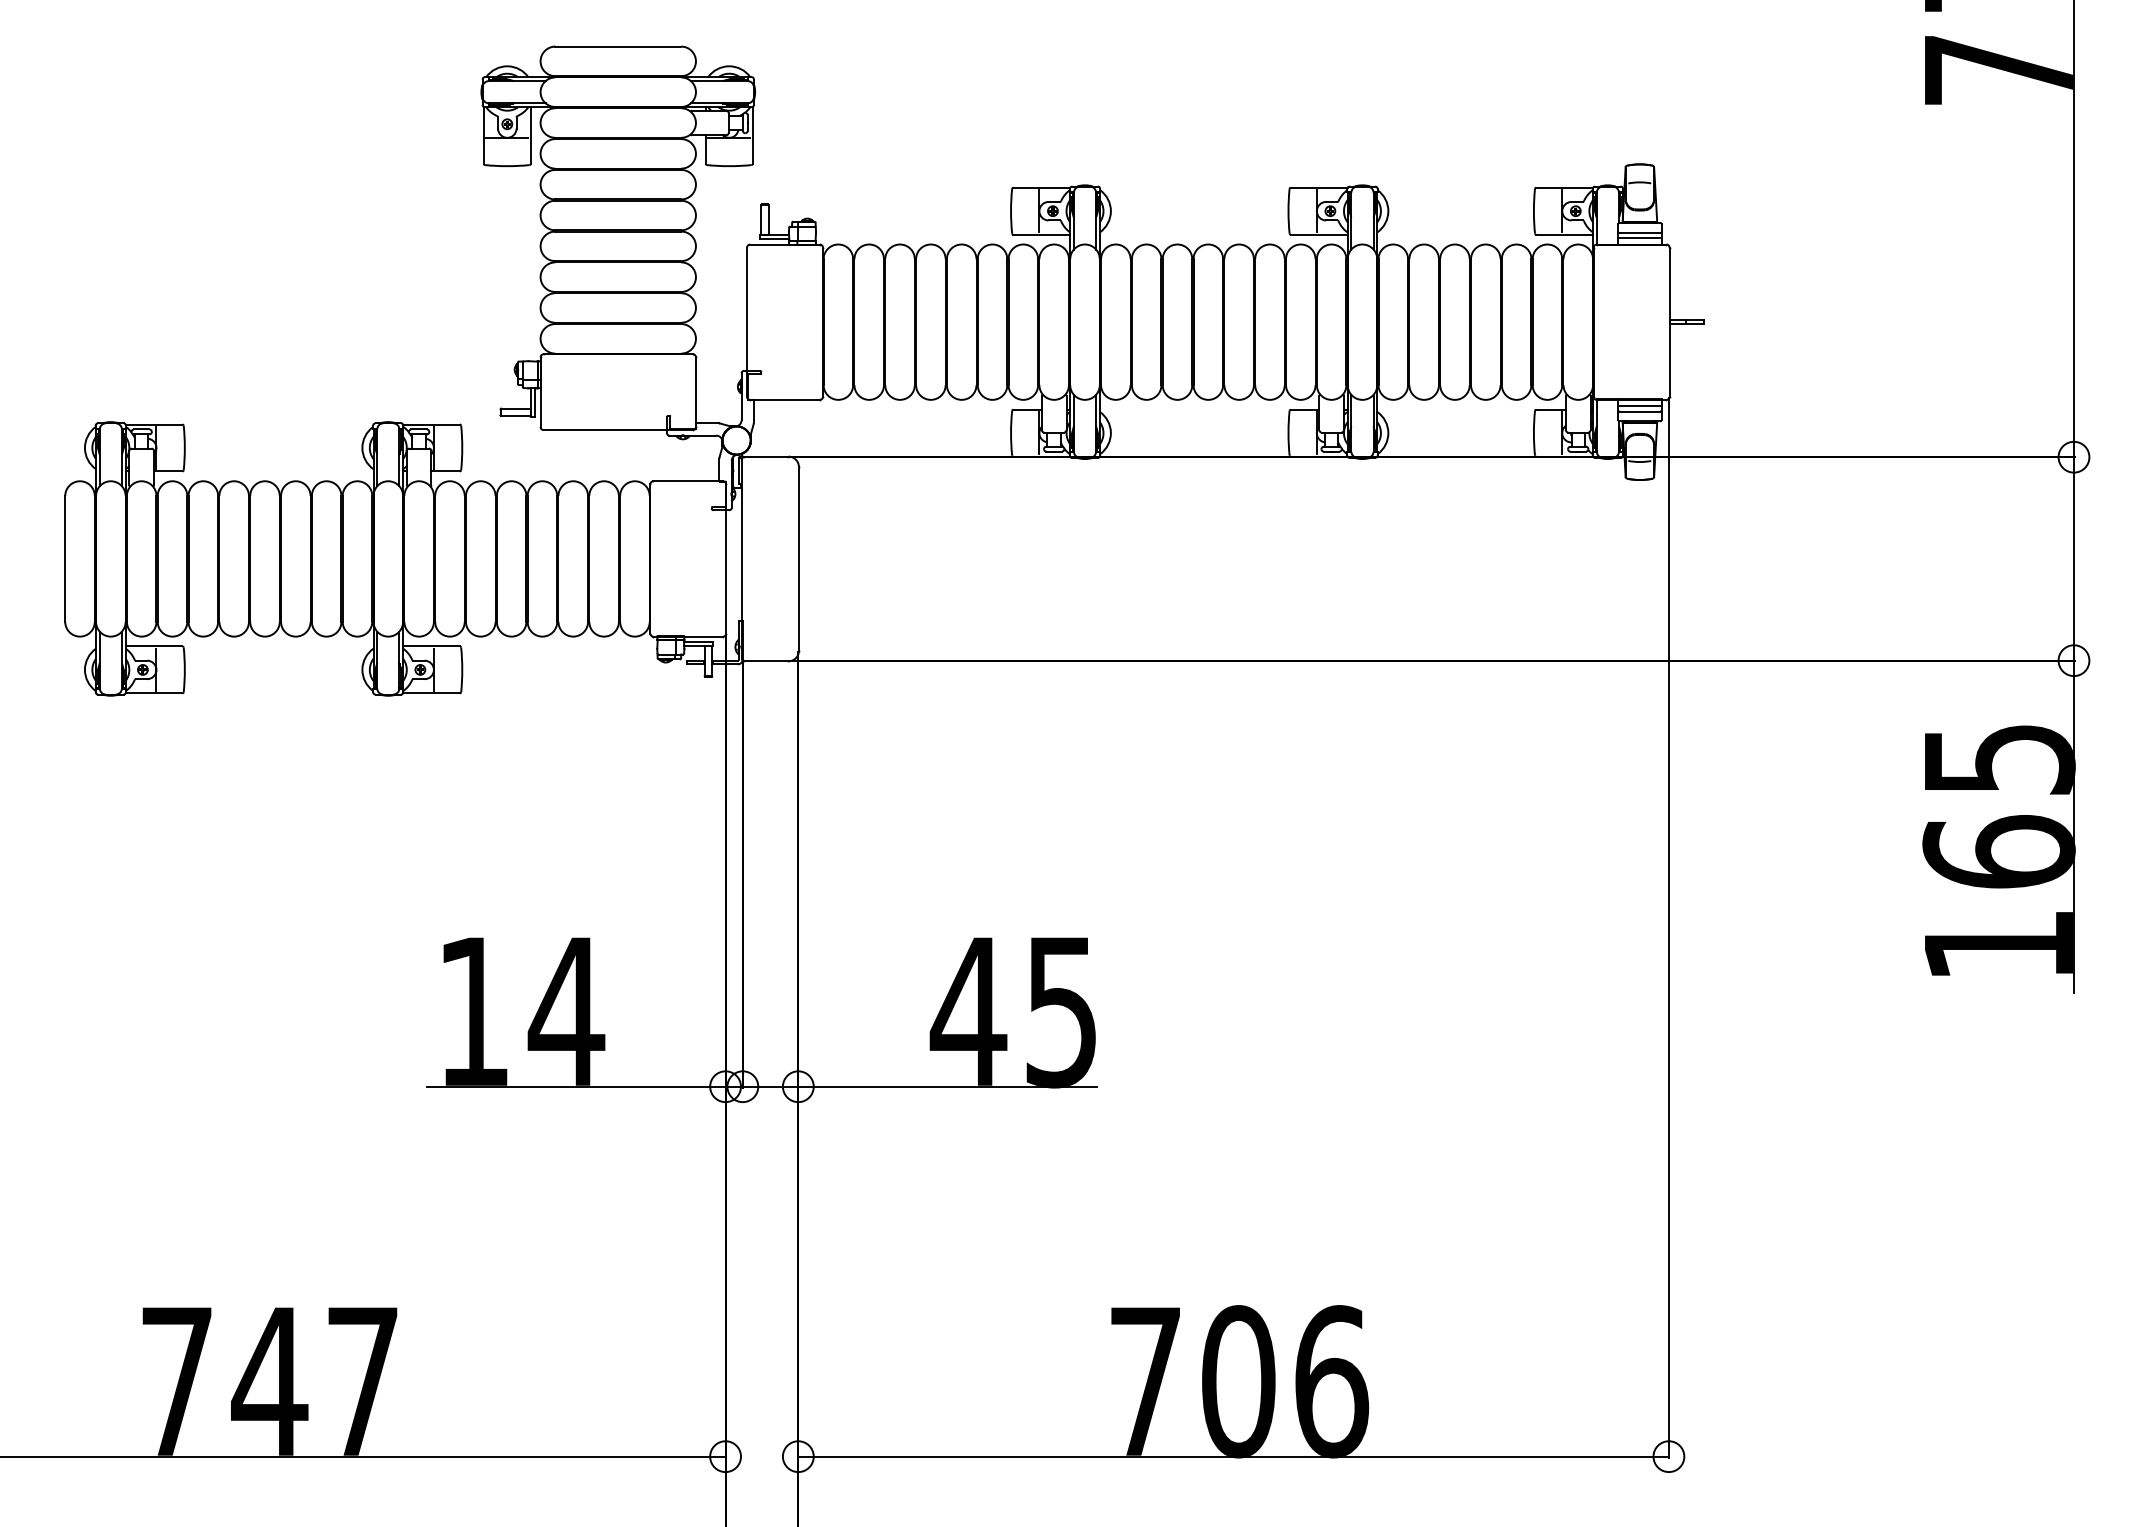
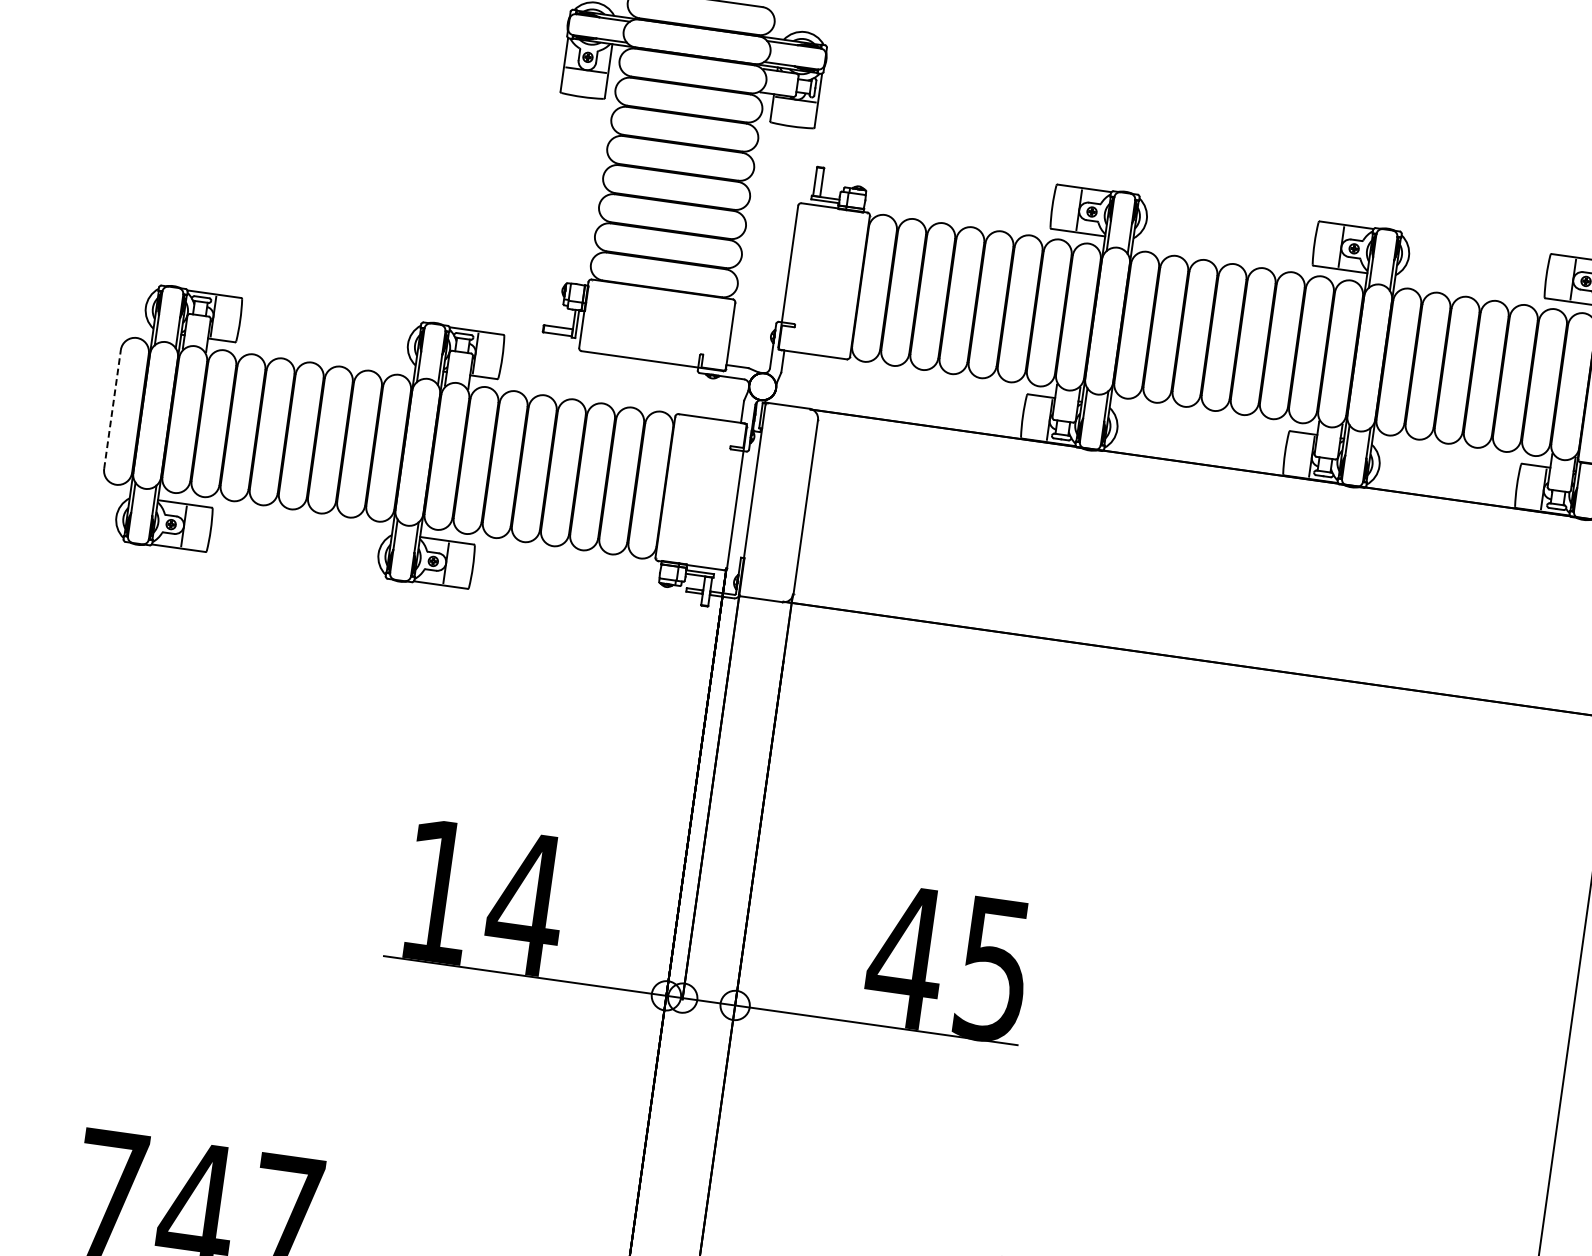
line: (65, 558) -> (112, 409), solid -> dashed

